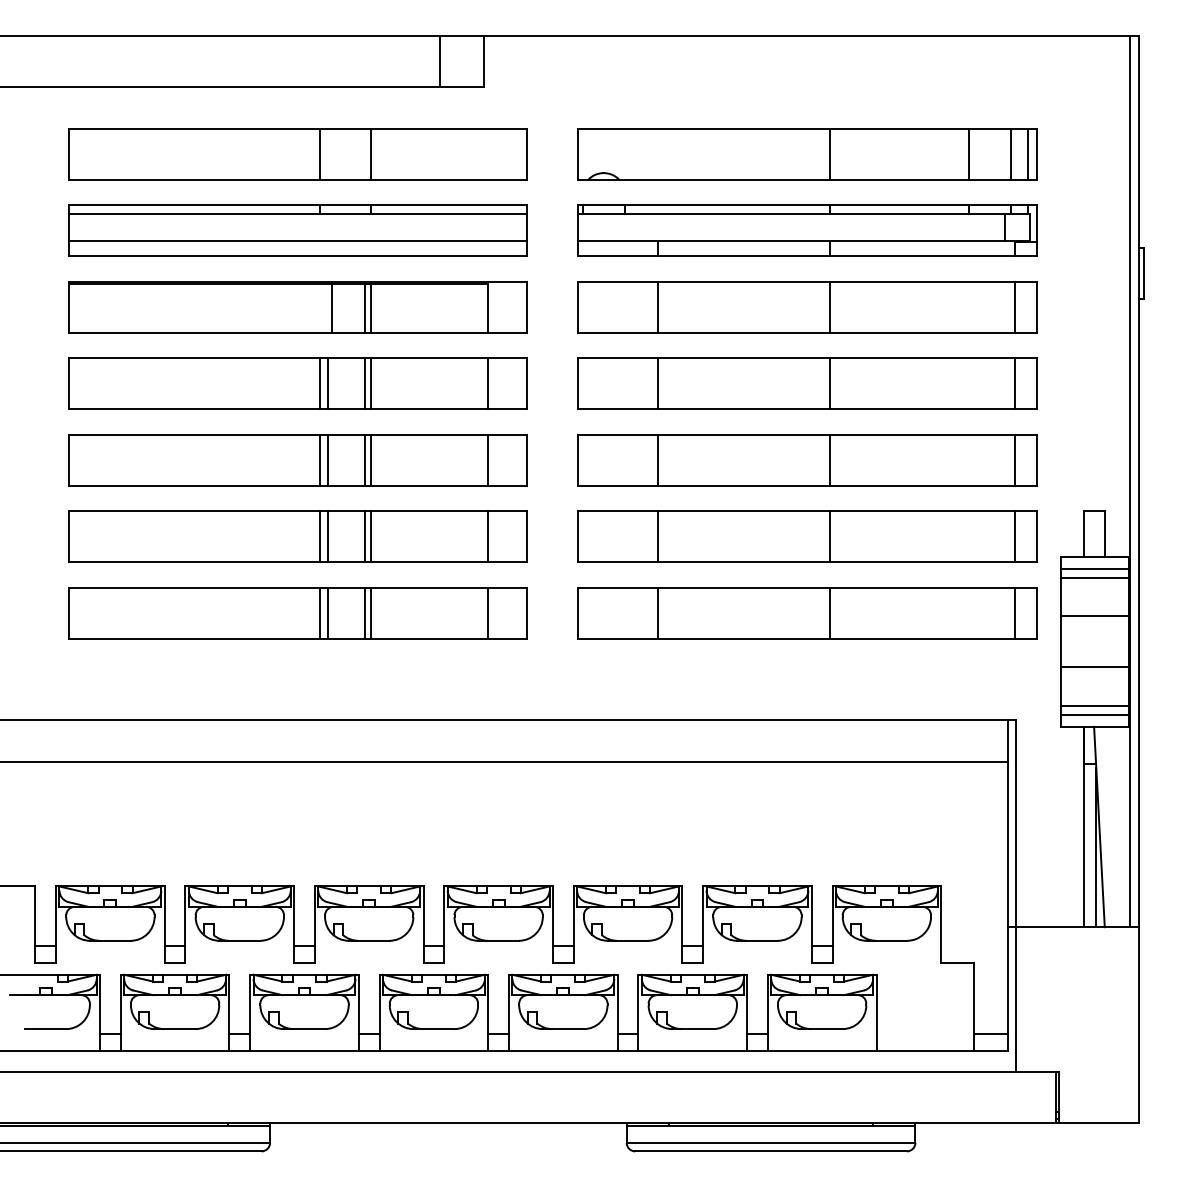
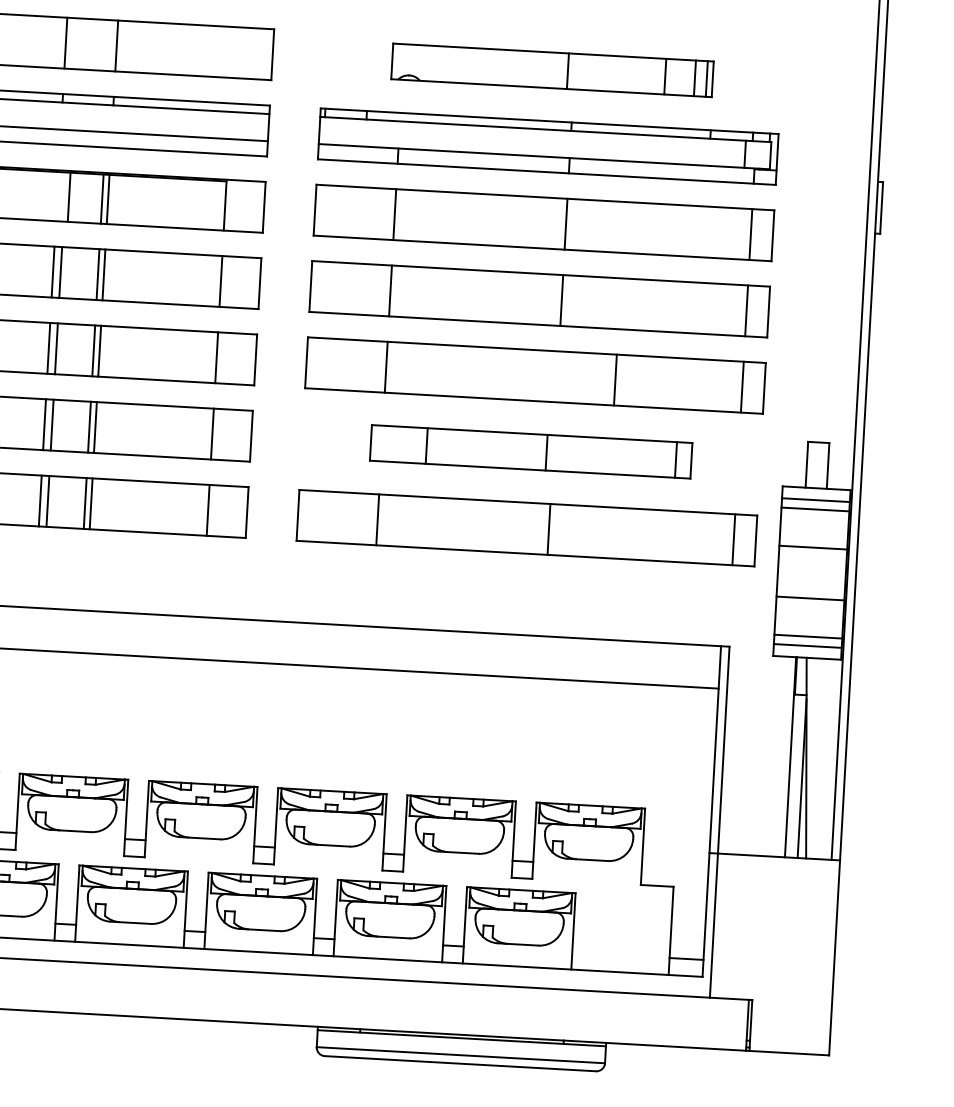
part: (807, 154) -> (552, 70), size x0.7
line: (829, 459) -> (615, 379), moved
part: (807, 536) -> (531, 451), size x0.7

